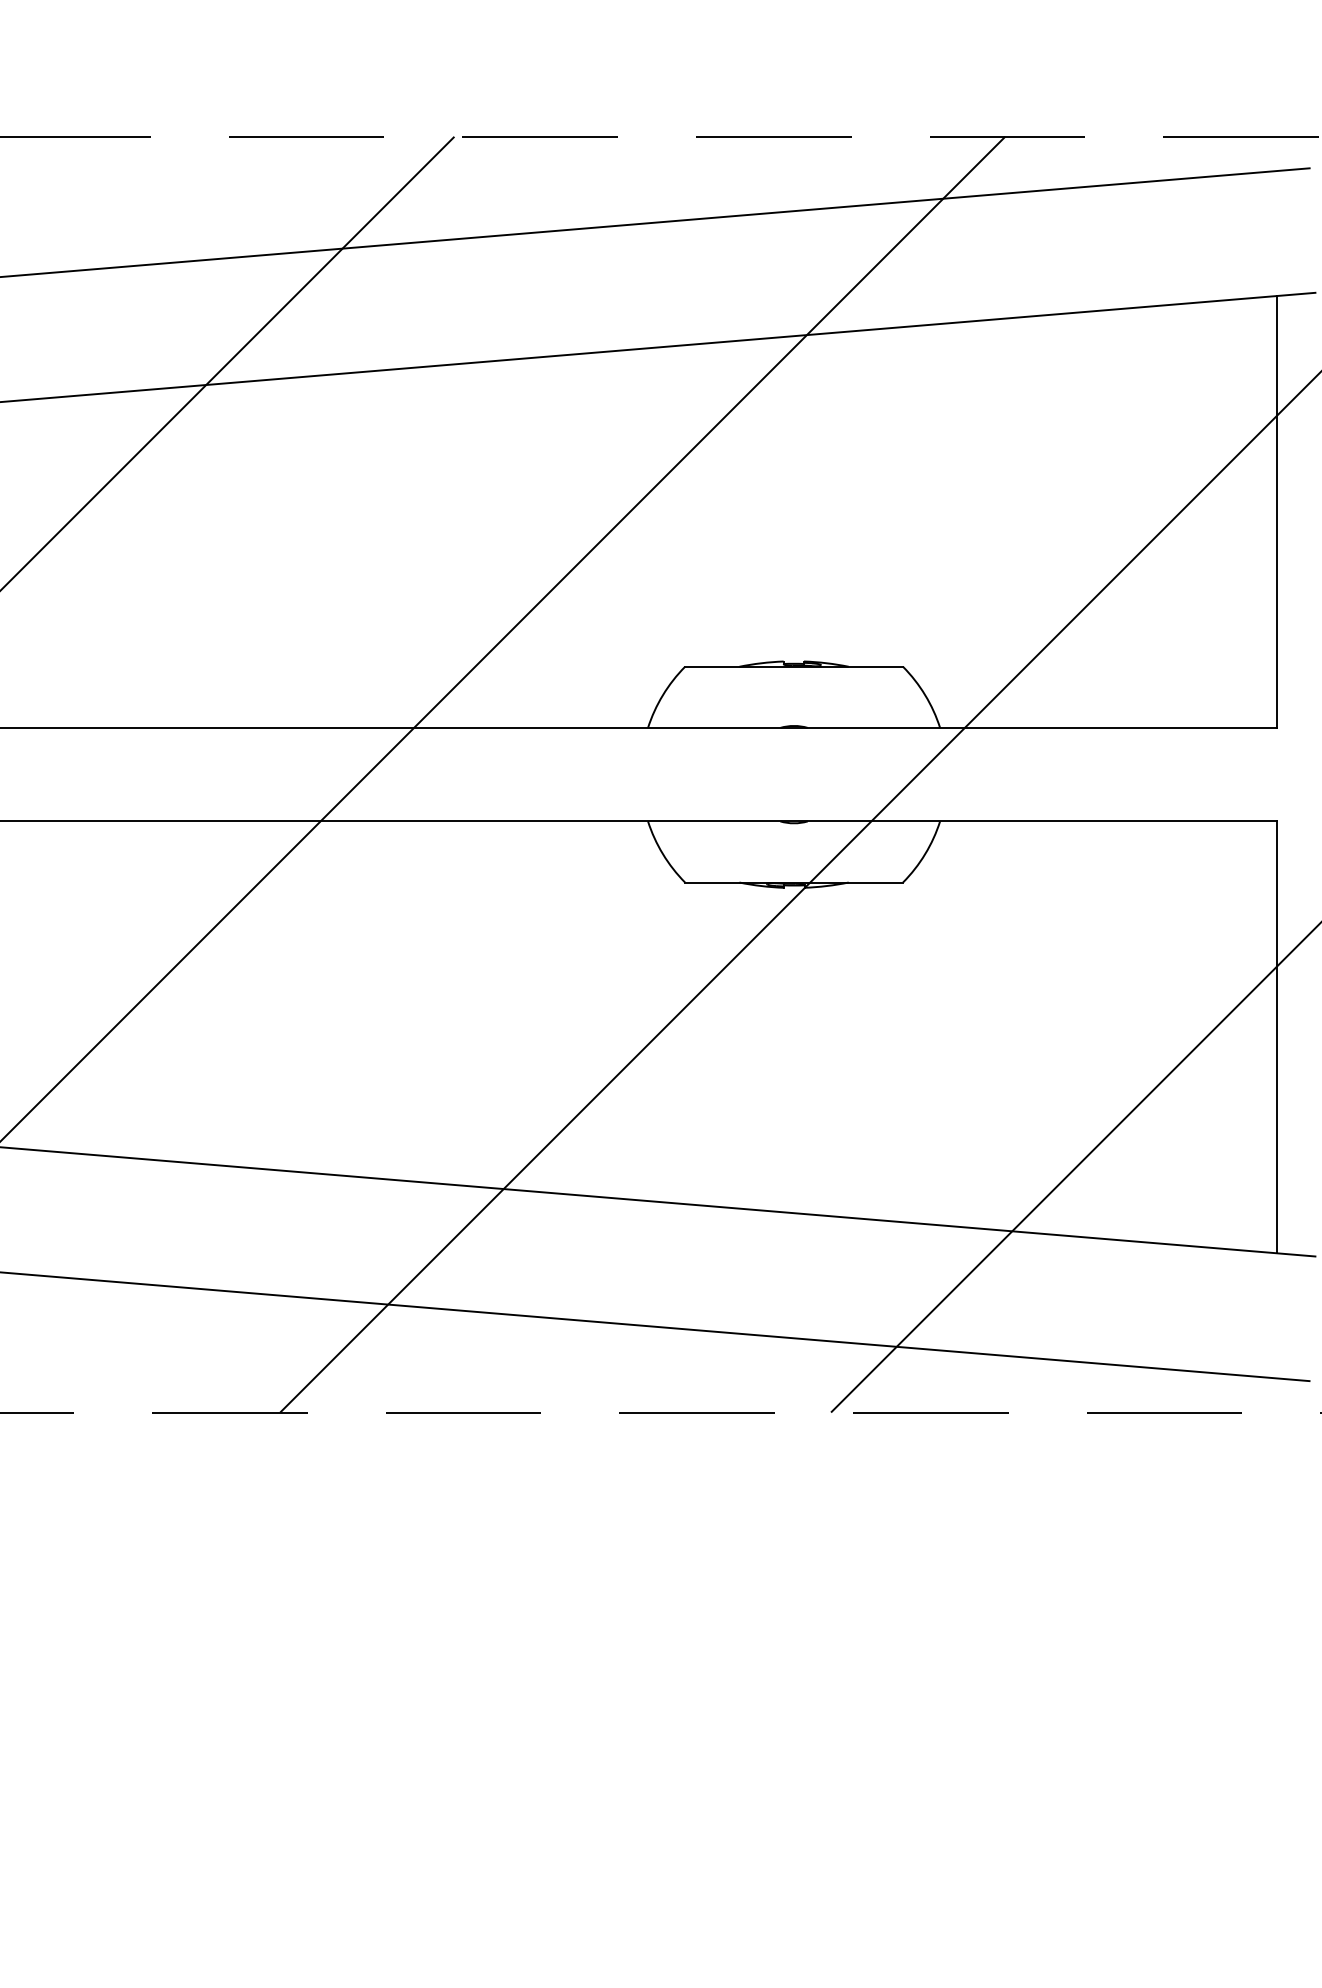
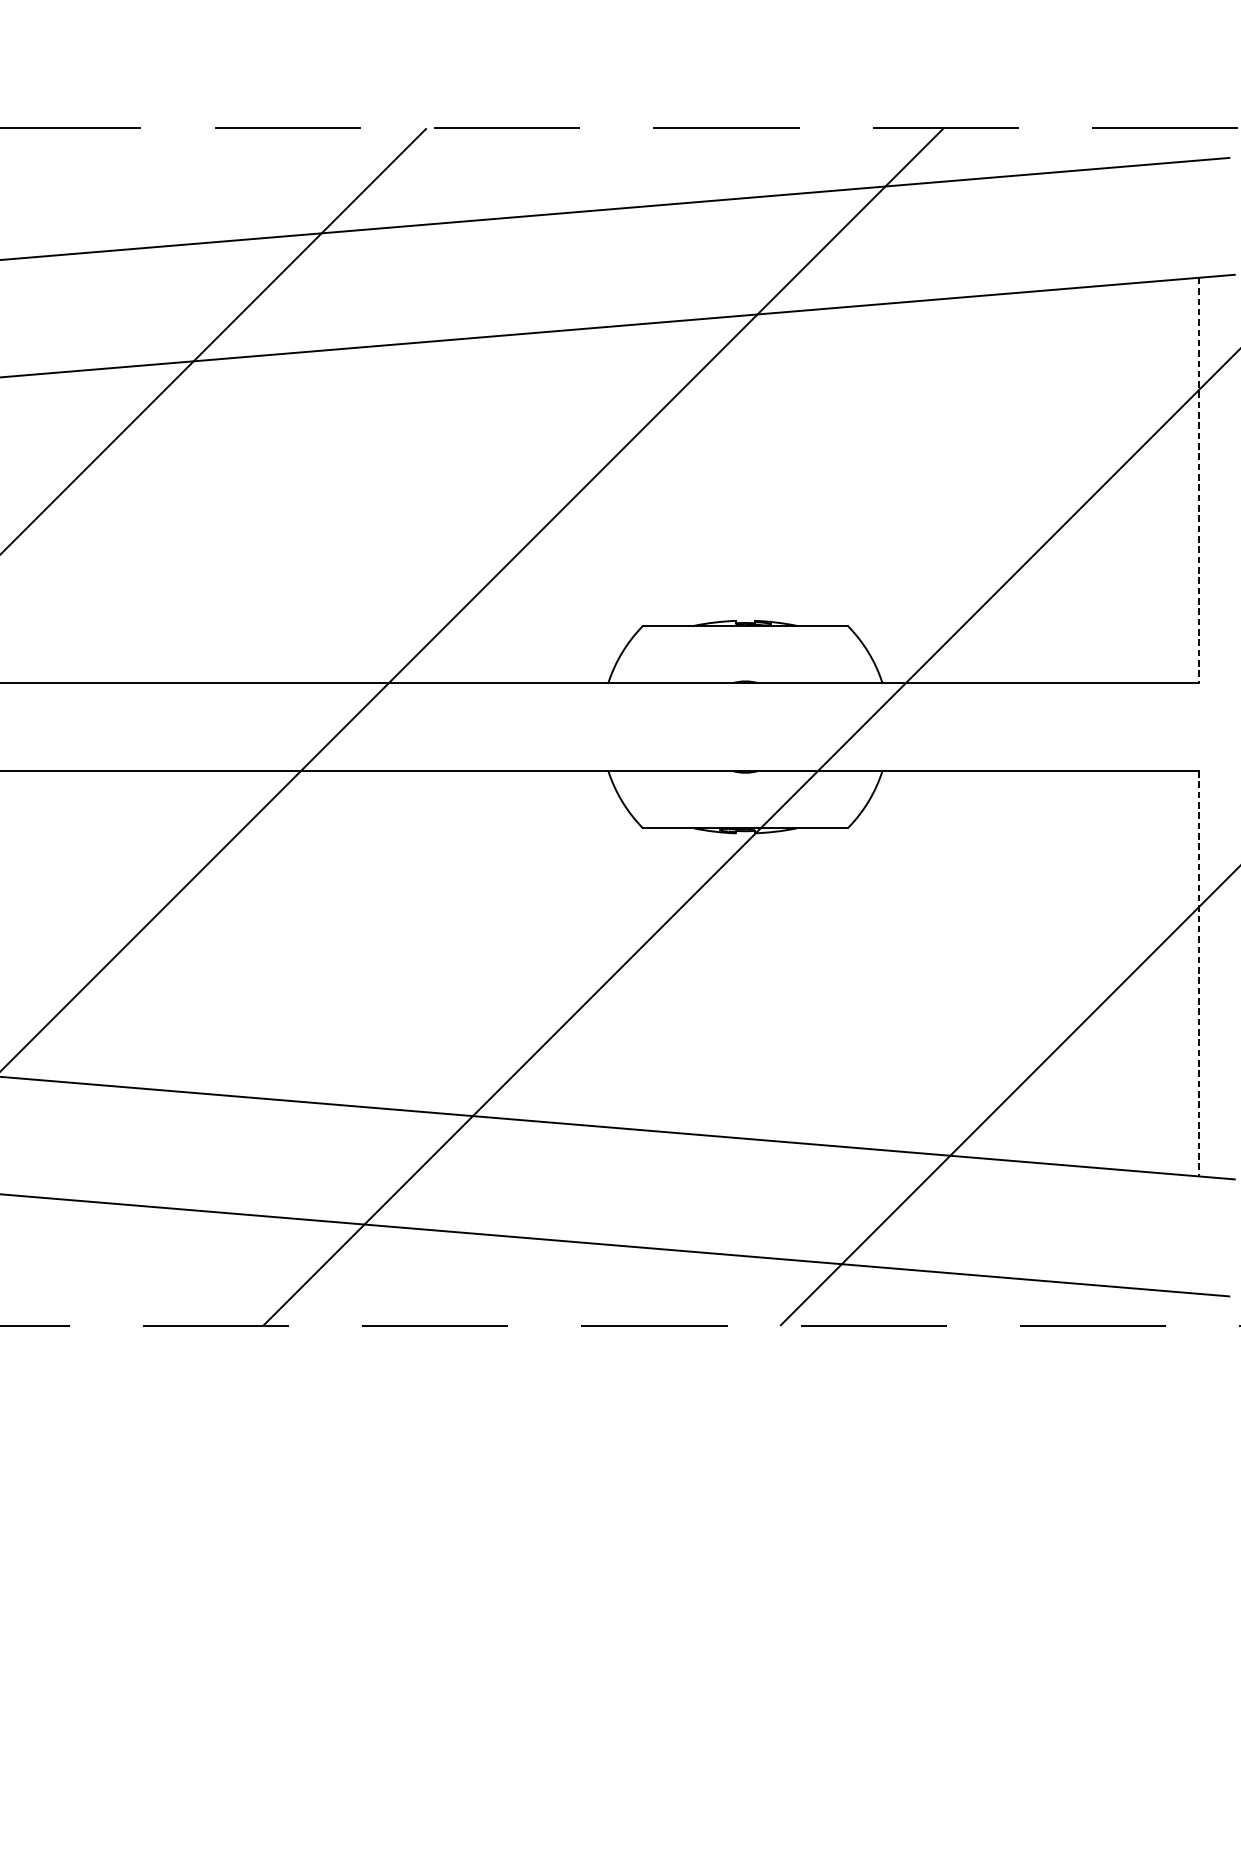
line: (1276, 512) -> (1198, 481), solid -> dashed
line: (1276, 1037) -> (1198, 973), solid -> dashed

